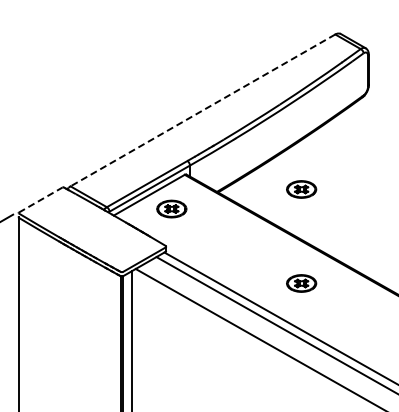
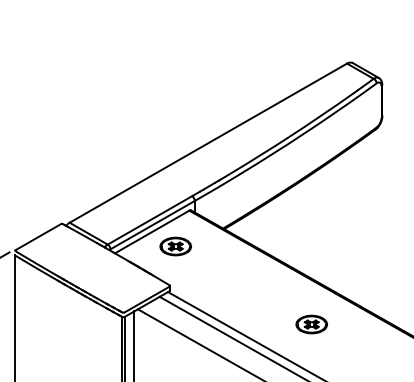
line: (202, 110) -> (207, 143), dashed -> solid
part: (301, 189) -> (311, 226), removed
line: (41, 199) -> (39, 236), dashed -> solid

